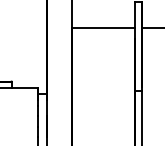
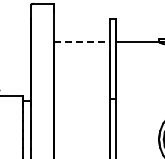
line: (103, 28) -> (81, 42), solid -> dashed

